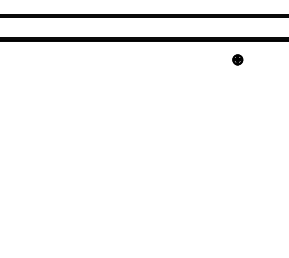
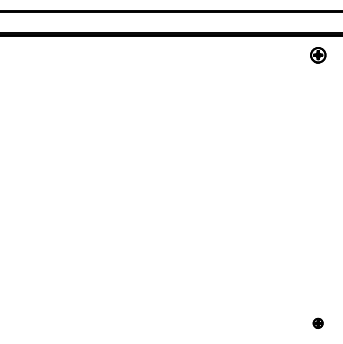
part: (237, 59) -> (317, 54), size x1.6

